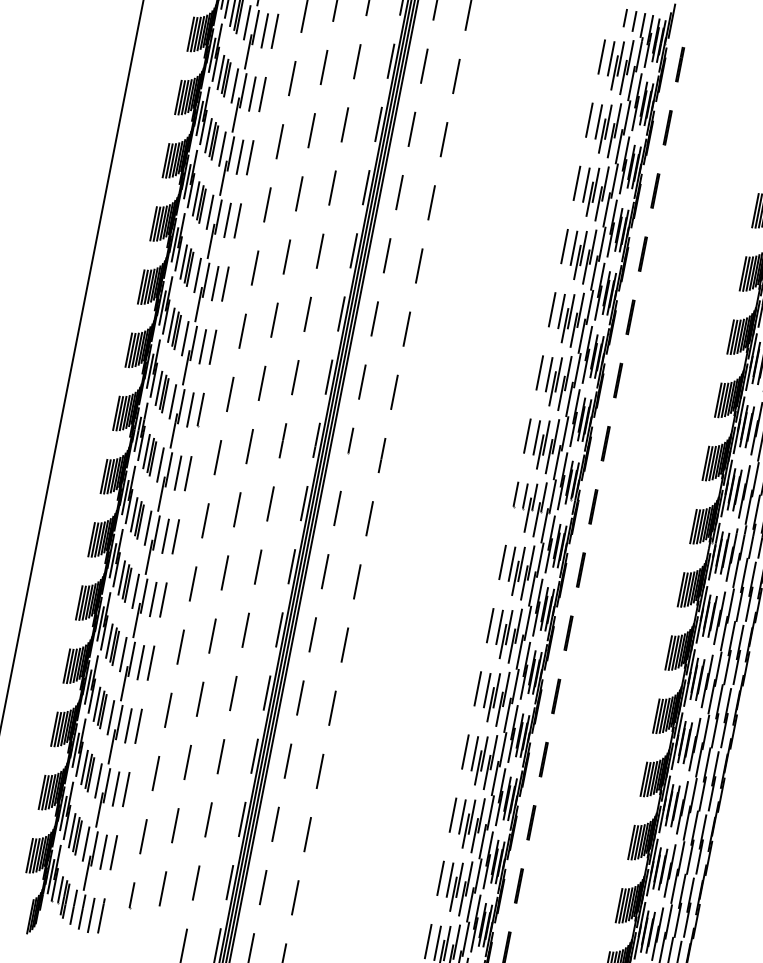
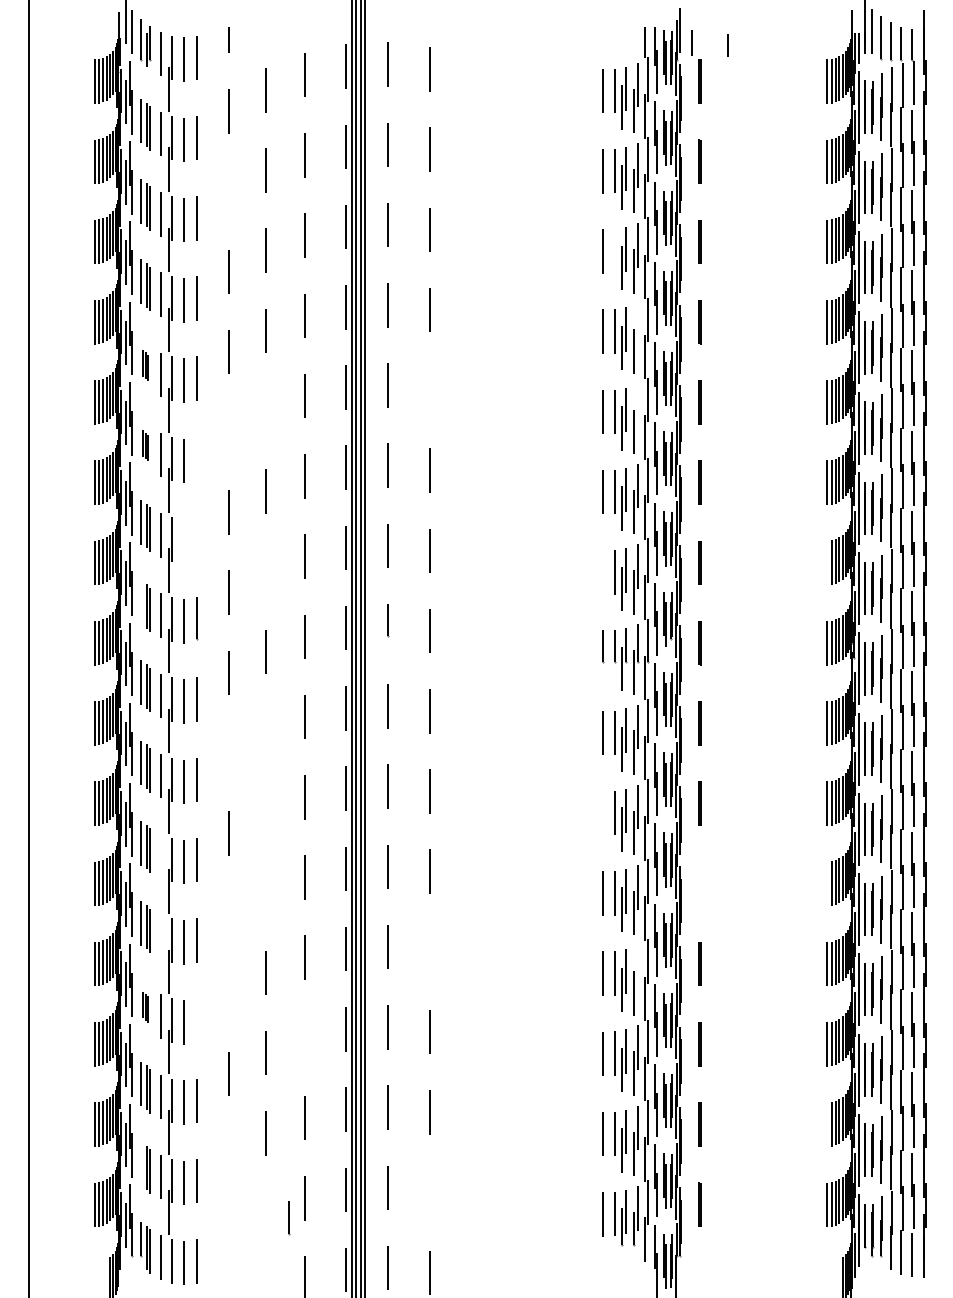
line: (624, 17) -> (727, 45), moved
line: (634, 21) -> (691, 42), moved
line: (292, 78) -> (229, 191), removed
line: (586, 185) -> (614, 251), removed
part: (199, 202) -> (145, 365), size x0.6
line: (593, 247) -> (637, 325), removed
line: (286, 256) -> (265, 410), removed
part: (187, 265) -> (145, 445), size x0.6
line: (419, 266) -> (429, 390), removed
line: (255, 268) -> (229, 432), removed
line: (225, 283) -> (196, 458), removed
line: (580, 310) -> (637, 405), removed
line: (203, 346) -> (184, 540), removed
line: (212, 346) -> (196, 538), removed
line: (262, 383) -> (265, 571), removed
line: (158, 388) -> (140, 602), removed
line: (527, 436) -> (602, 572), removed
line: (706, 463) -> (827, 562), removed
line: (237, 509) -> (265, 731), removed
line: (205, 520) -> (229, 752), removed
line: (224, 573) -> (265, 812), removed
line: (135, 590) -> (160, 855), removed
line: (490, 625) -> (602, 812), removed
line: (212, 636) -> (265, 892), removed
line: (180, 647) -> (229, 913), removed
line: (123, 654) -> (160, 936), removed
line: (555, 696) -> (699, 883), removed
part: (100, 707) -> (145, 1006), size x0.6
line: (332, 707) -> (429, 951), removed
line: (168, 710) -> (229, 993), removed
line: (656, 715) -> (827, 883), removed
line: (138, 726) -> (196, 1020), removed
line: (493, 752) -> (637, 967), removed
line: (220, 756) -> (304, 1037), removed
line: (72, 830) -> (140, 1163), removed
line: (143, 836) -> (229, 1154), removed
line: (162, 888) -> (265, 1213), removed
line: (132, 895) -> (289, 1218), moved
line: (295, 897) -> (429, 1192), removed
line: (619, 905) -> (827, 1124), removed

